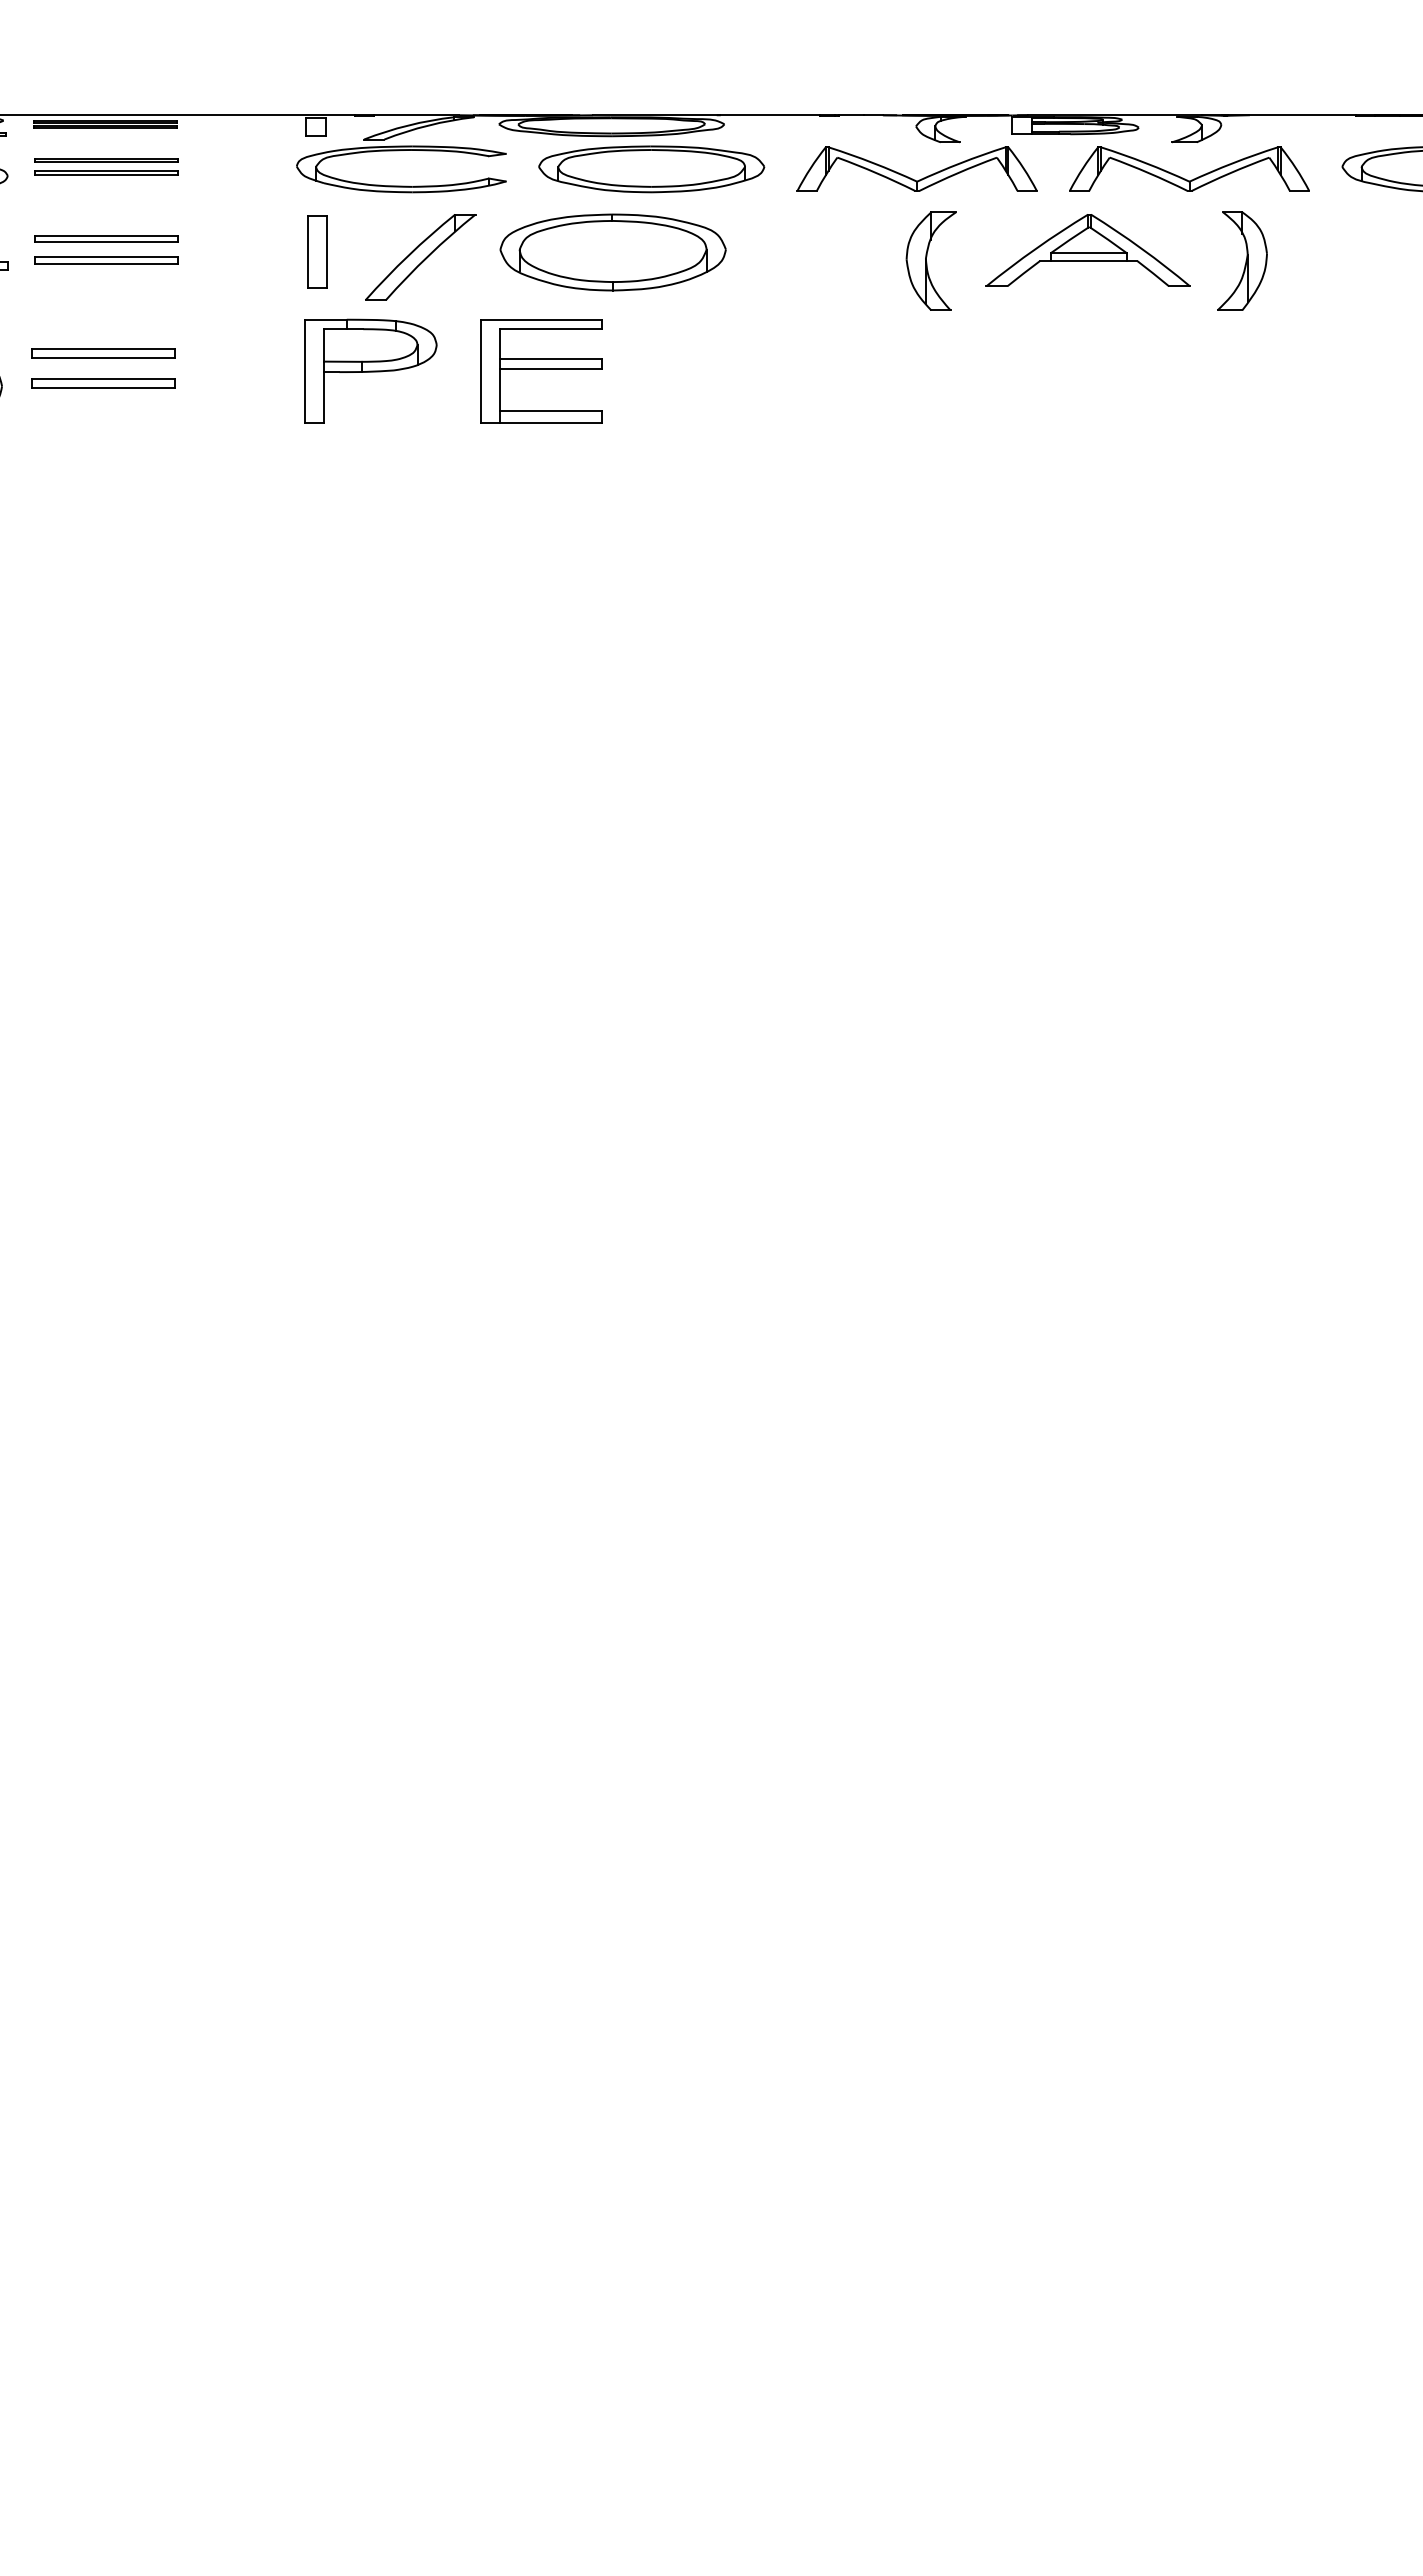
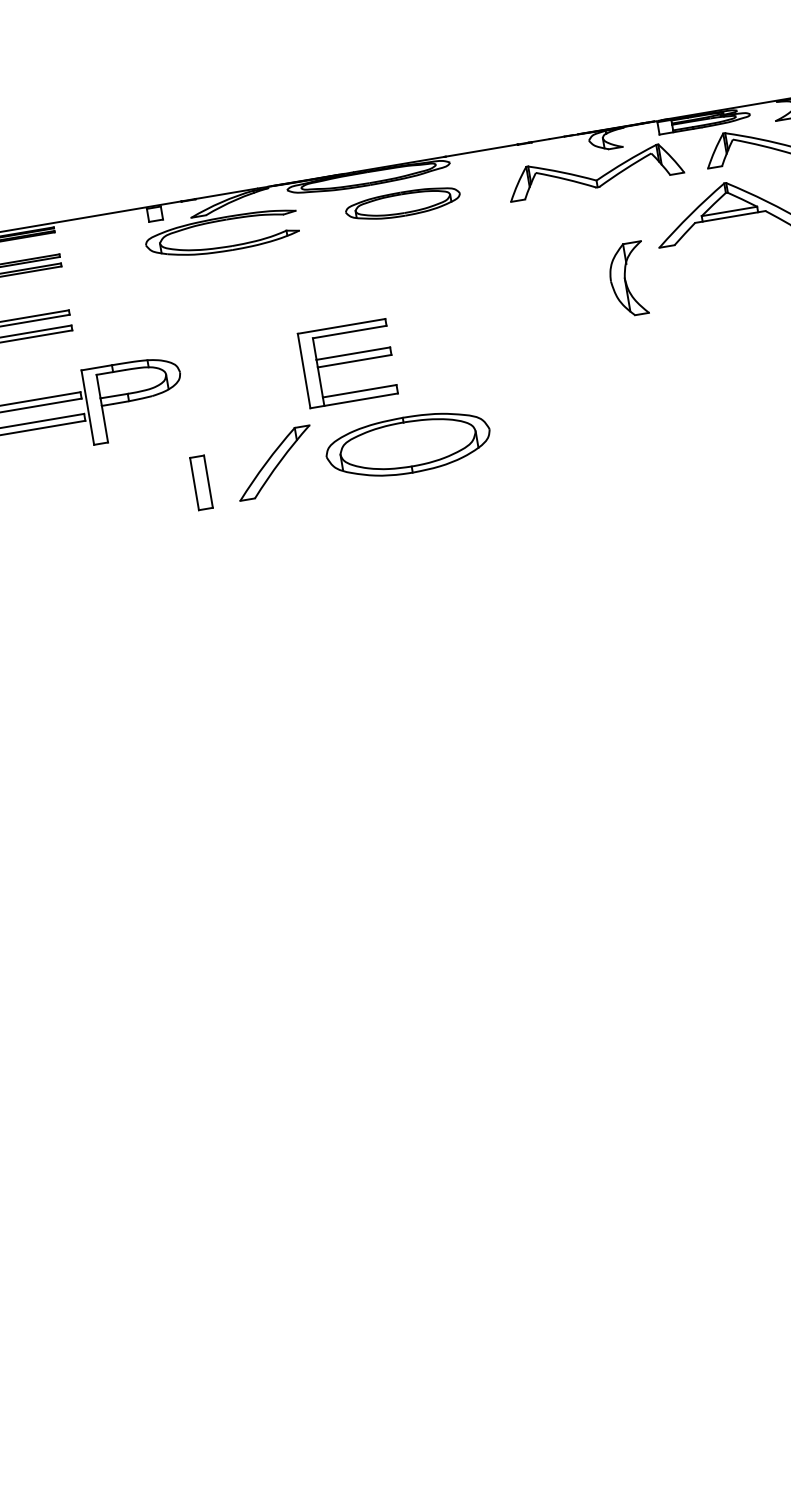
part: (651, 169) -> (402, 204), size x0.7
part: (317, 251) -> (201, 482), moved
part: (612, 252) -> (407, 445), moved
part: (420, 257) -> (274, 463), moved
part: (930, 260) -> (628, 279), moved
part: (370, 370) -> (135, 399), moved

